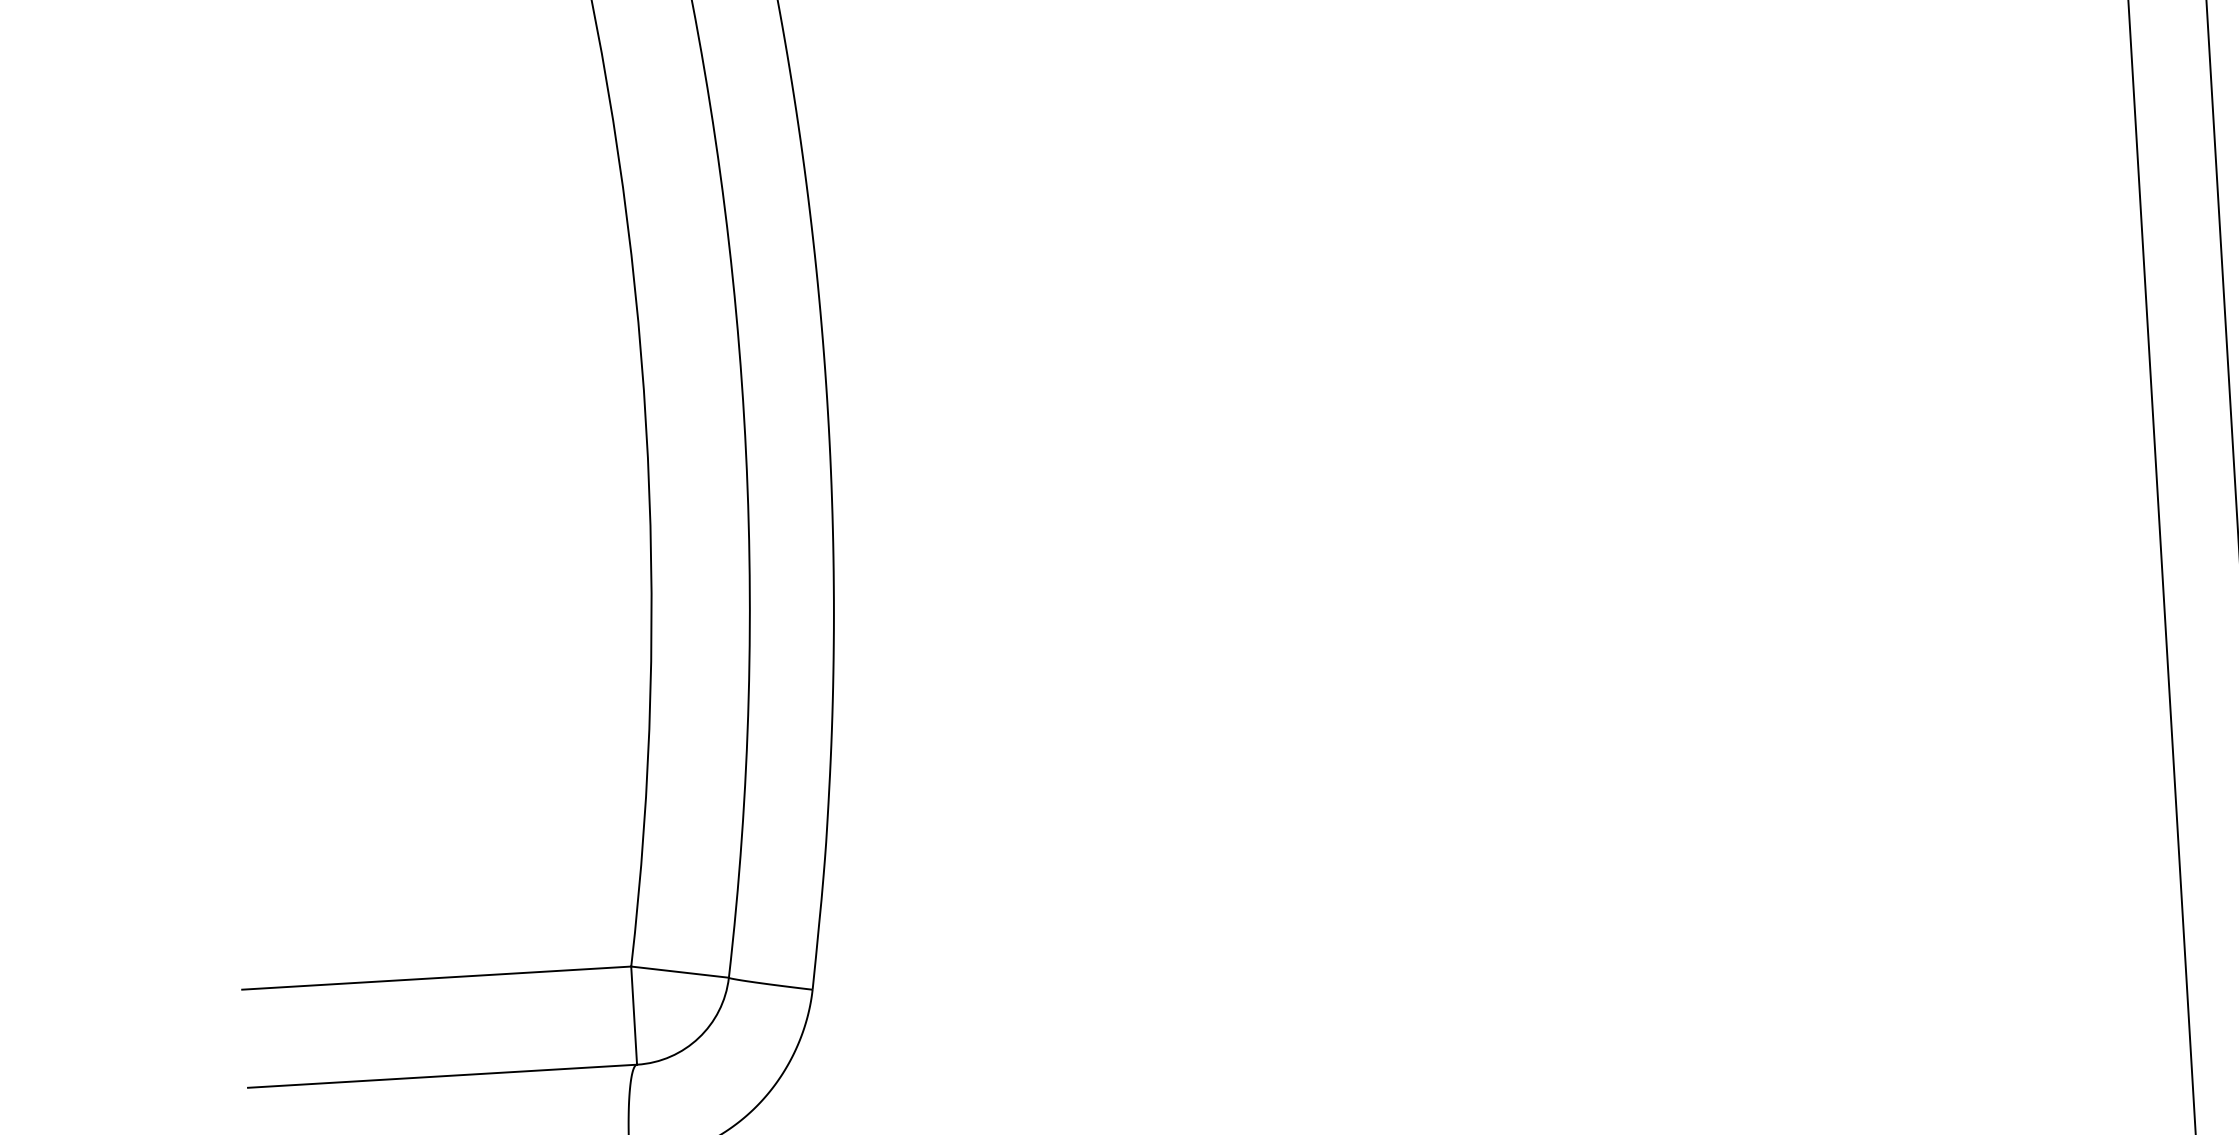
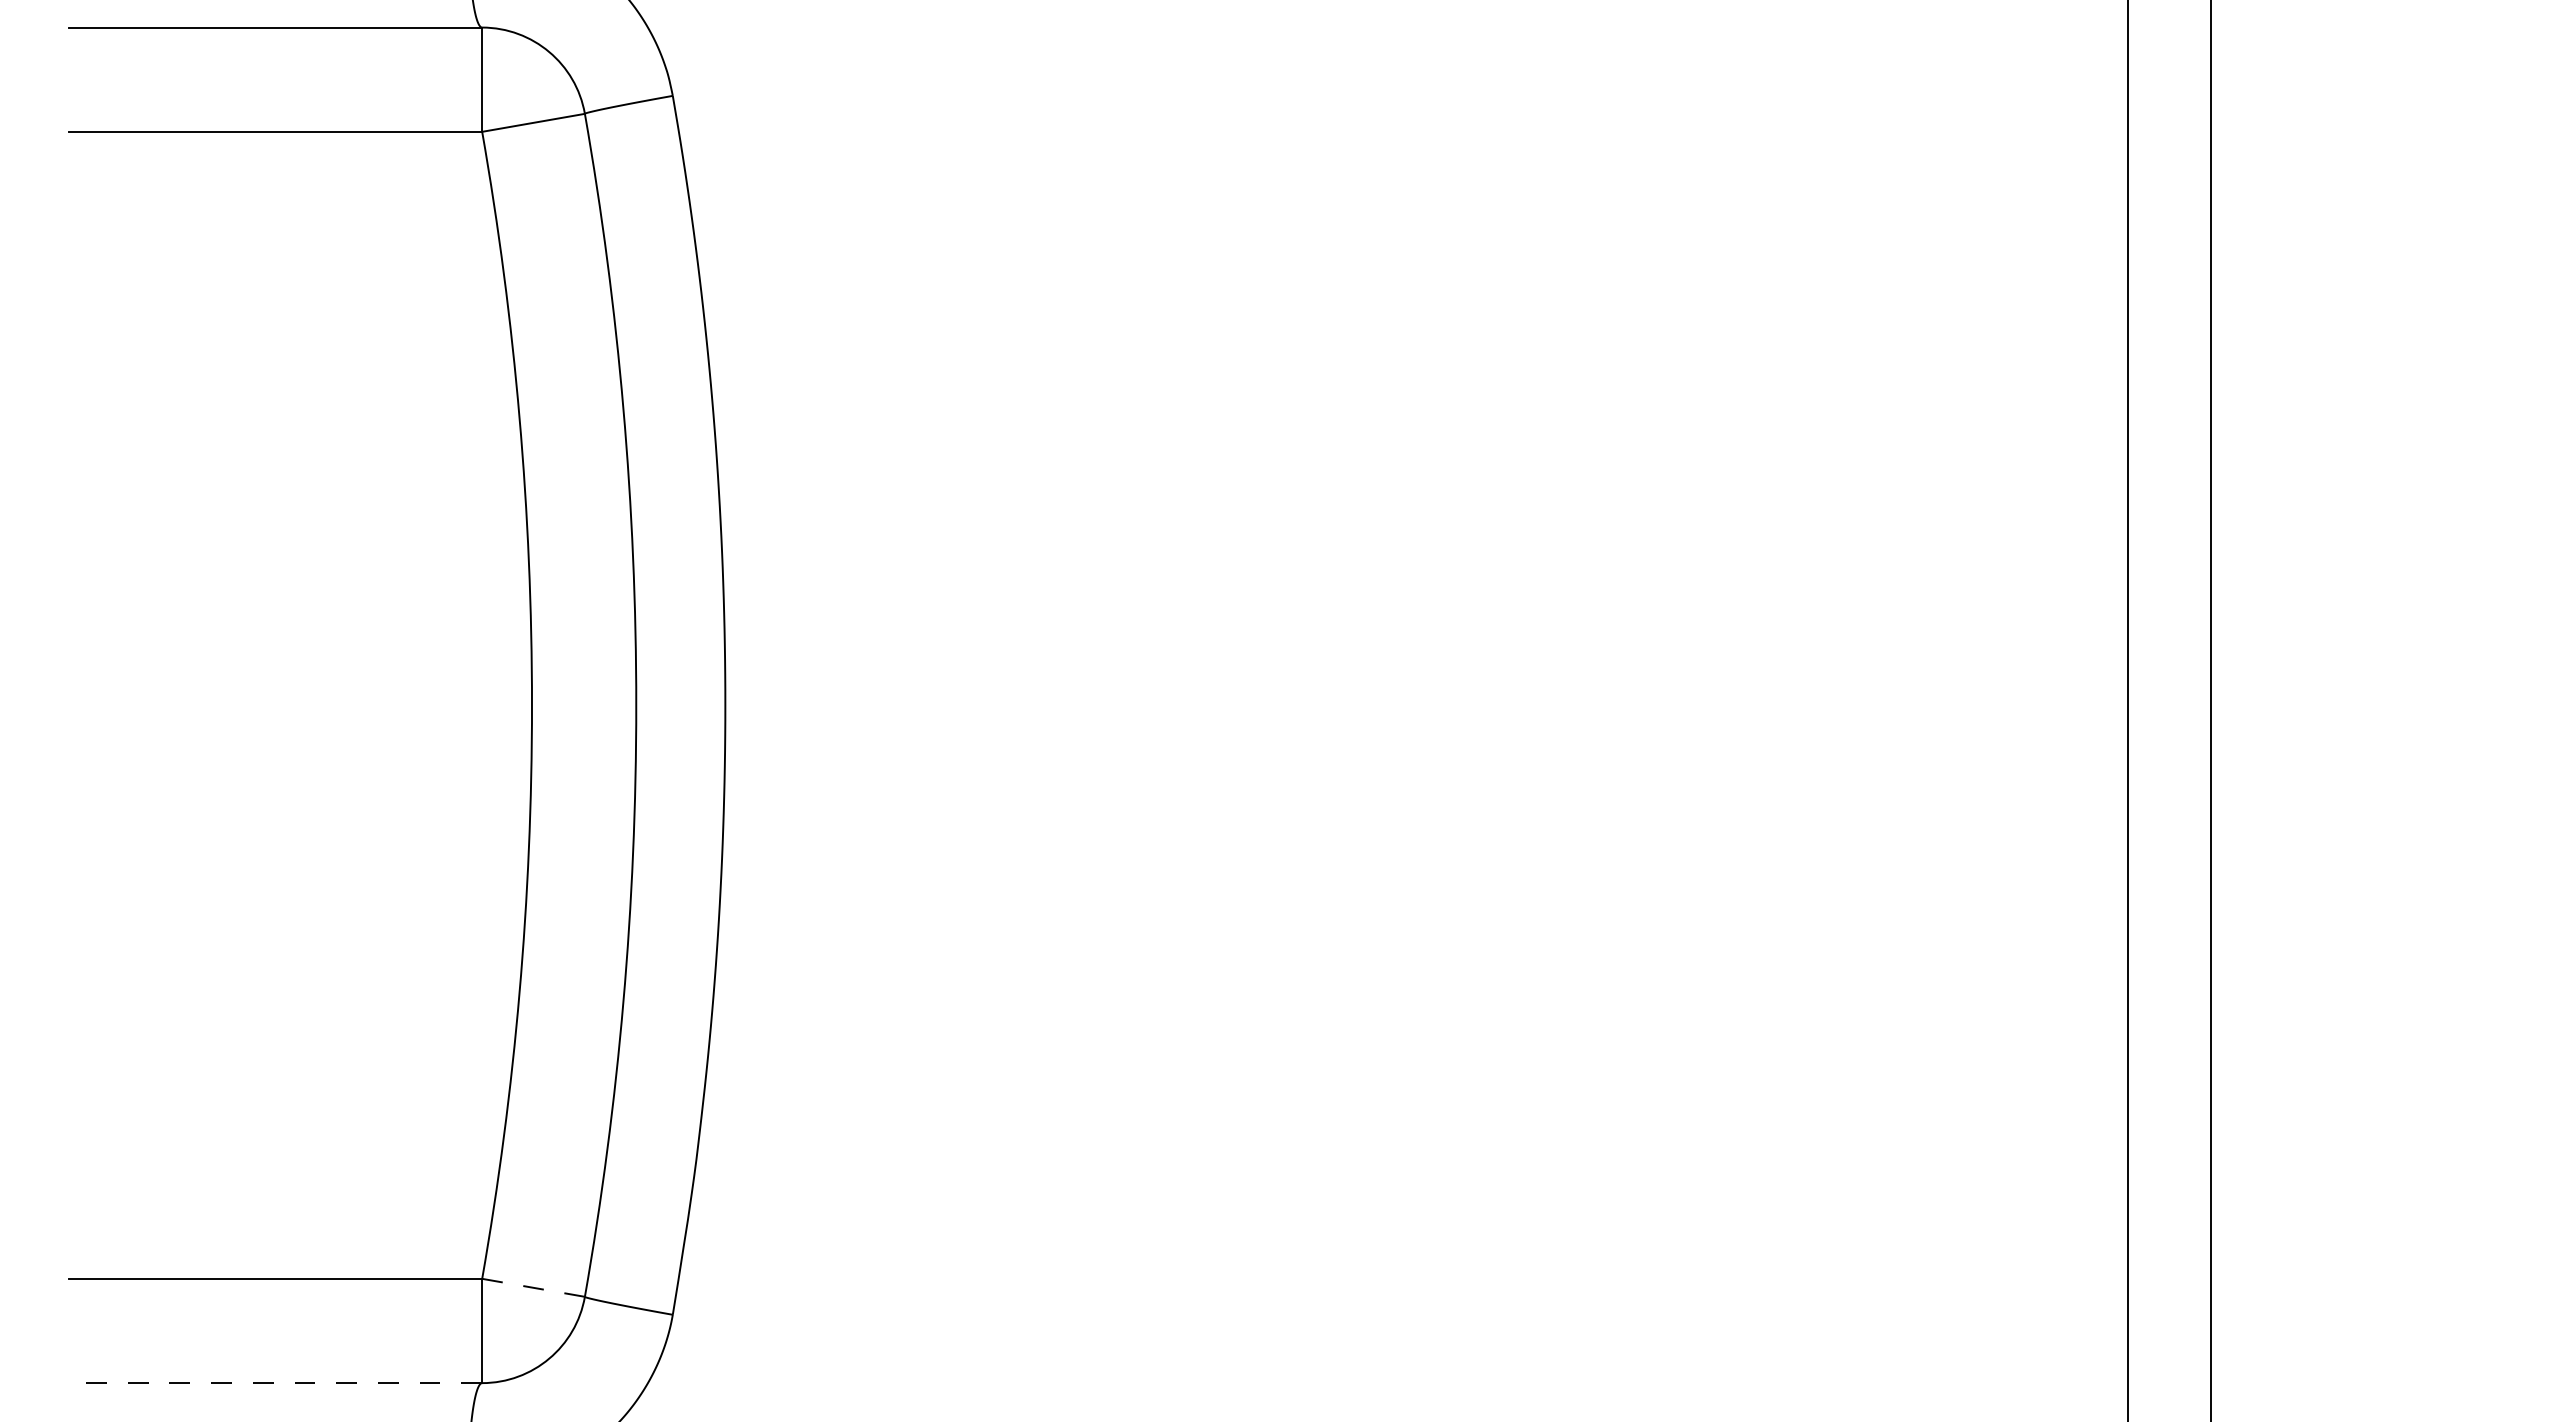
line: (680, 971) -> (534, 1287), solid -> dashed
line: (442, 1076) -> (275, 1383), solid -> dashed

